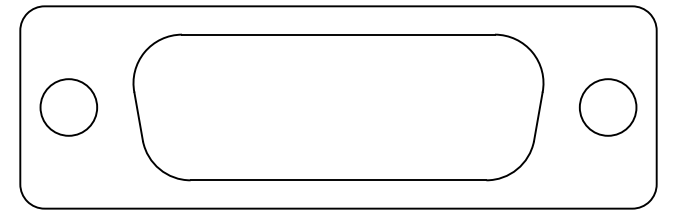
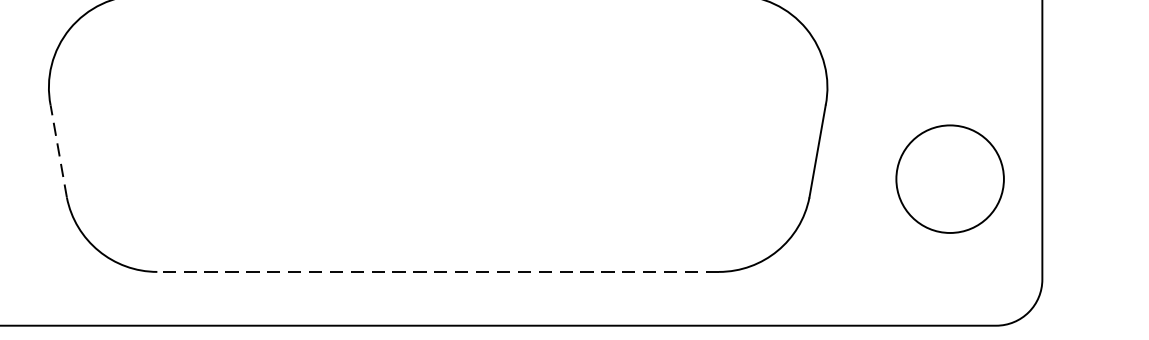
circle: (607, 107) -> (948, 179), moved
line: (138, 116) -> (58, 150), solid -> dashed
line: (338, 180) -> (438, 272), solid -> dashed

